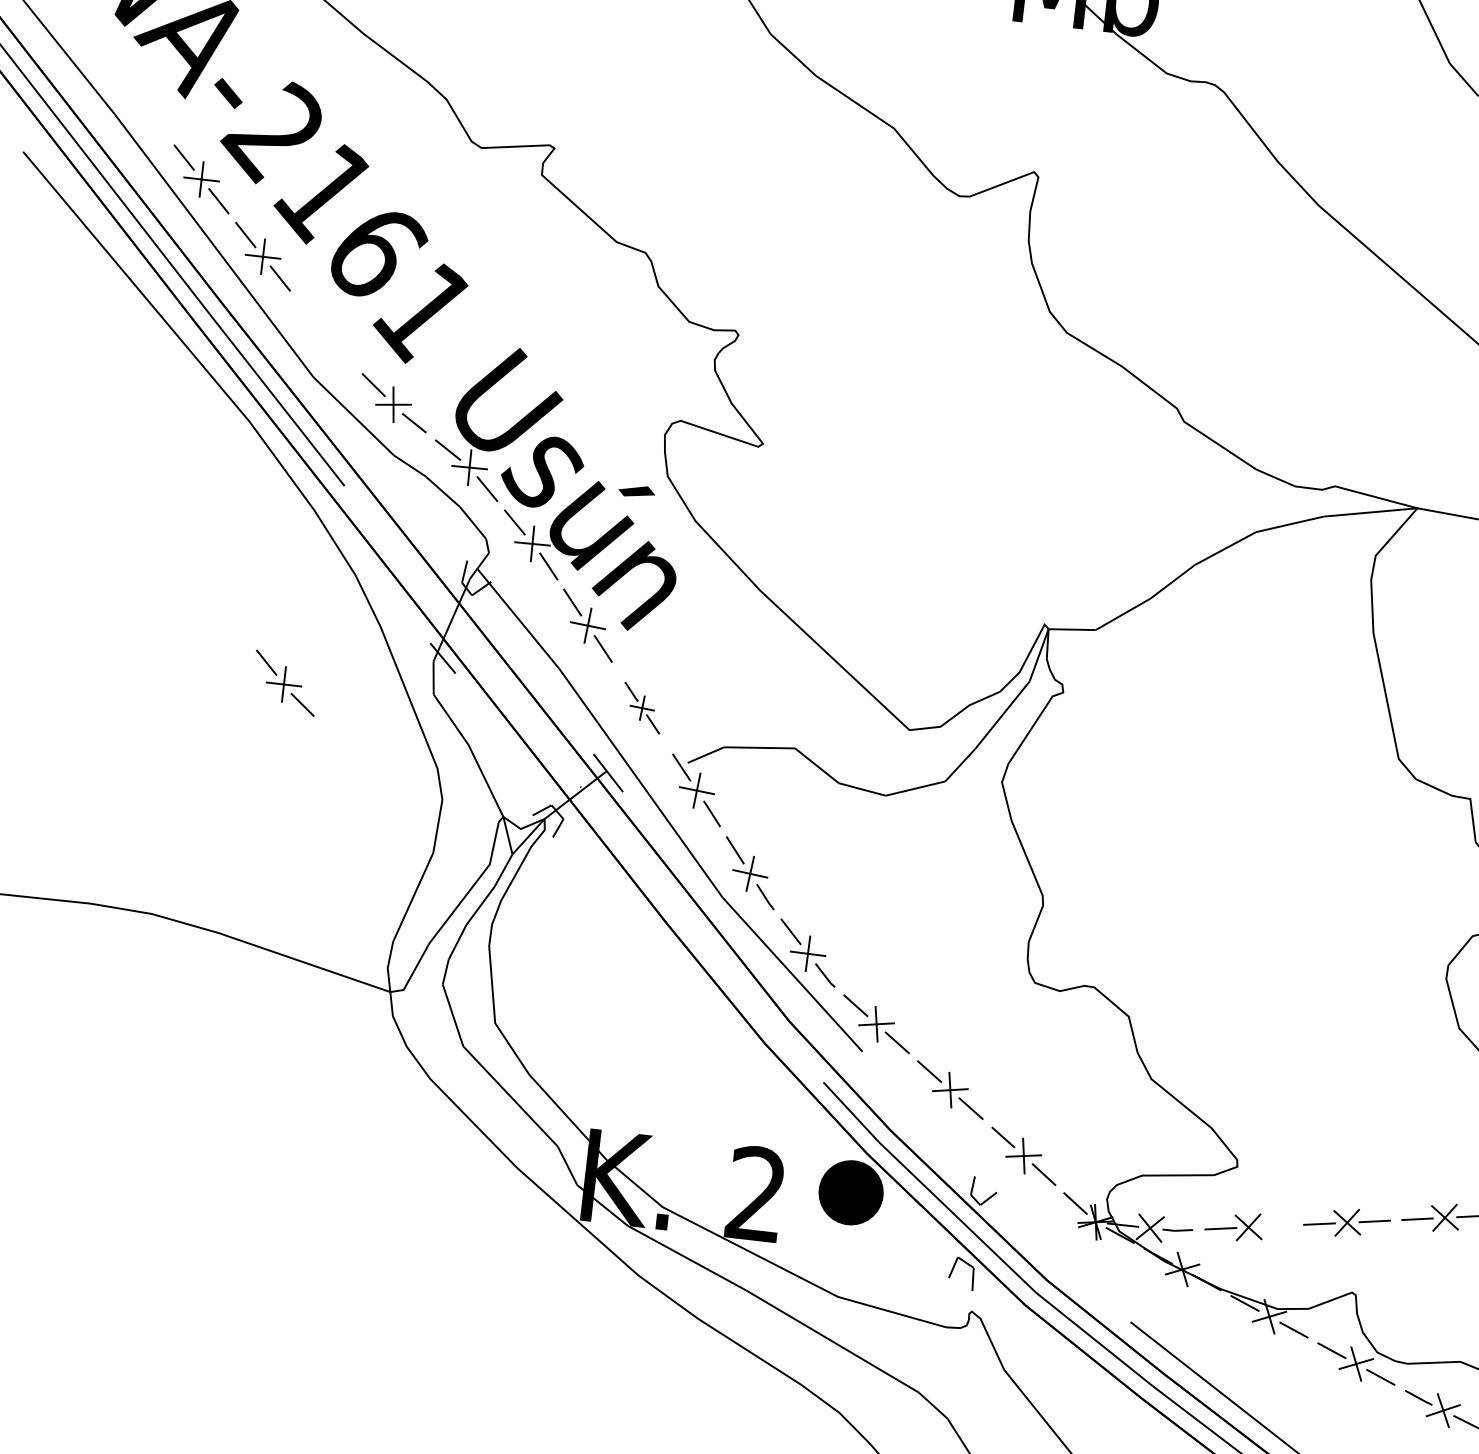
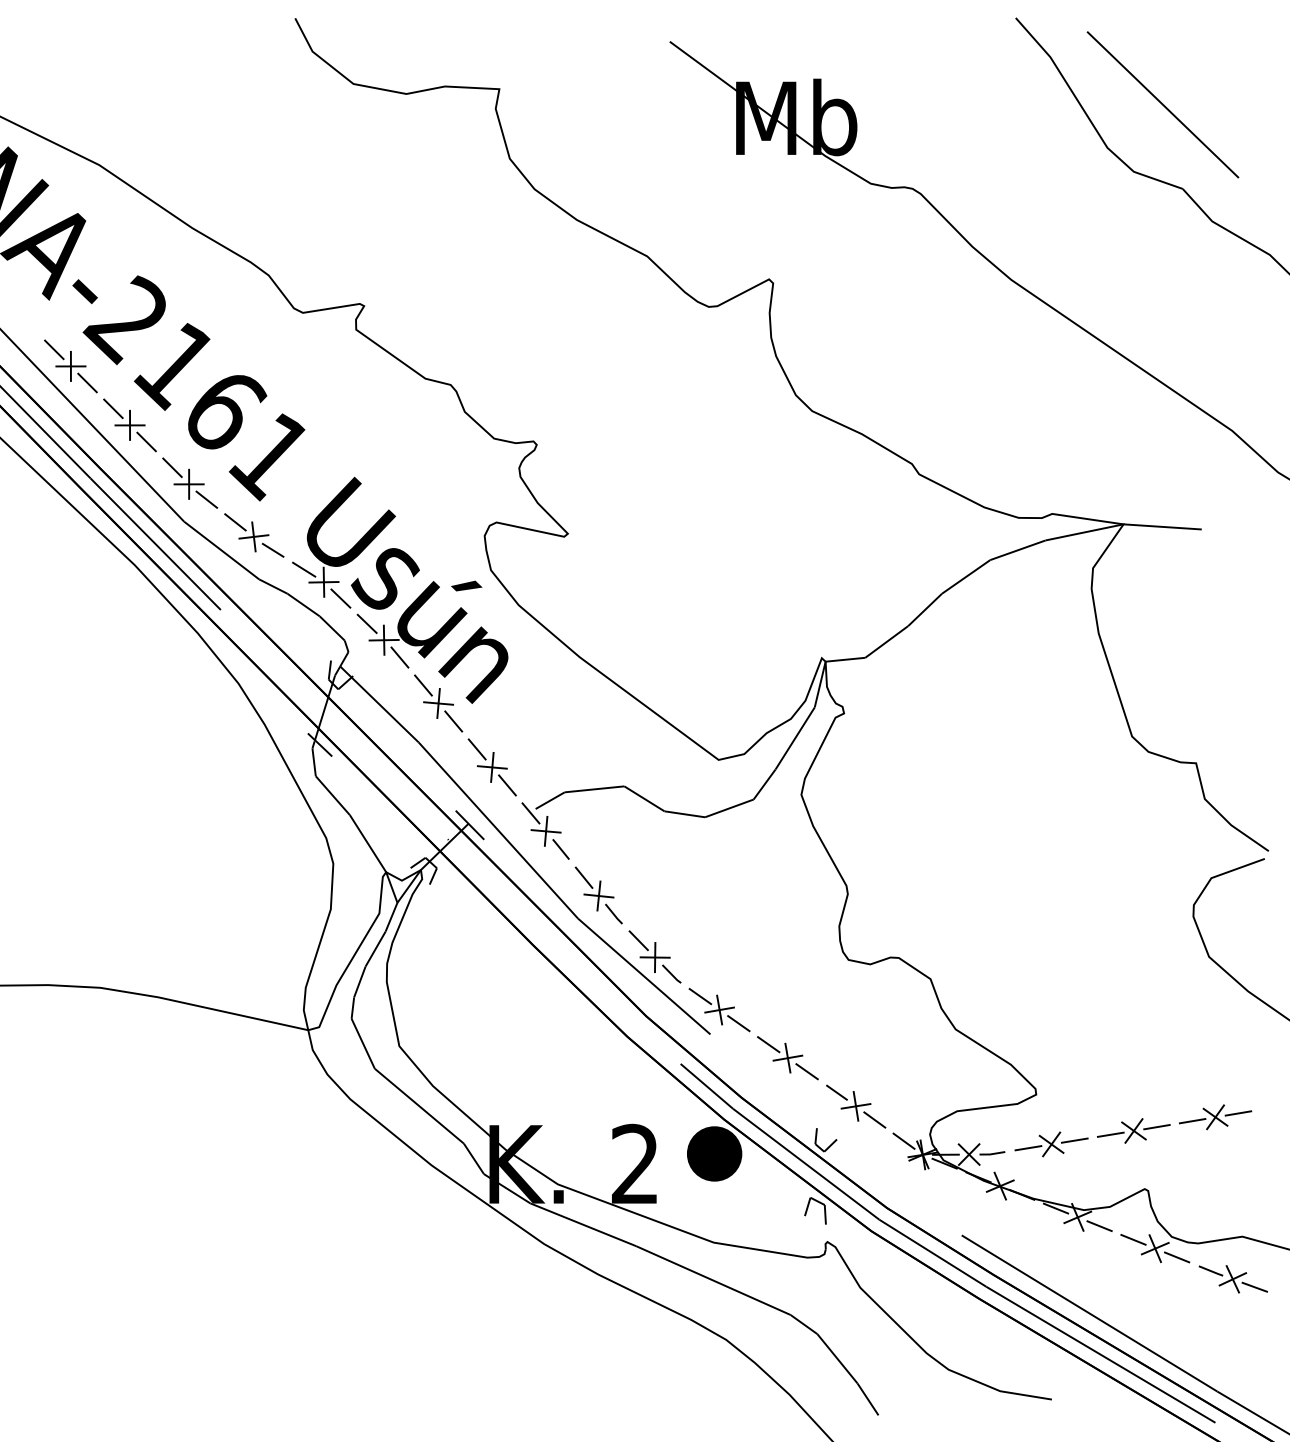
part: (285, 682) -> (190, 482), moved
part: (641, 708) -> (491, 767), size x1.43
line: (1276, 1225) -> (1074, 1140), added

